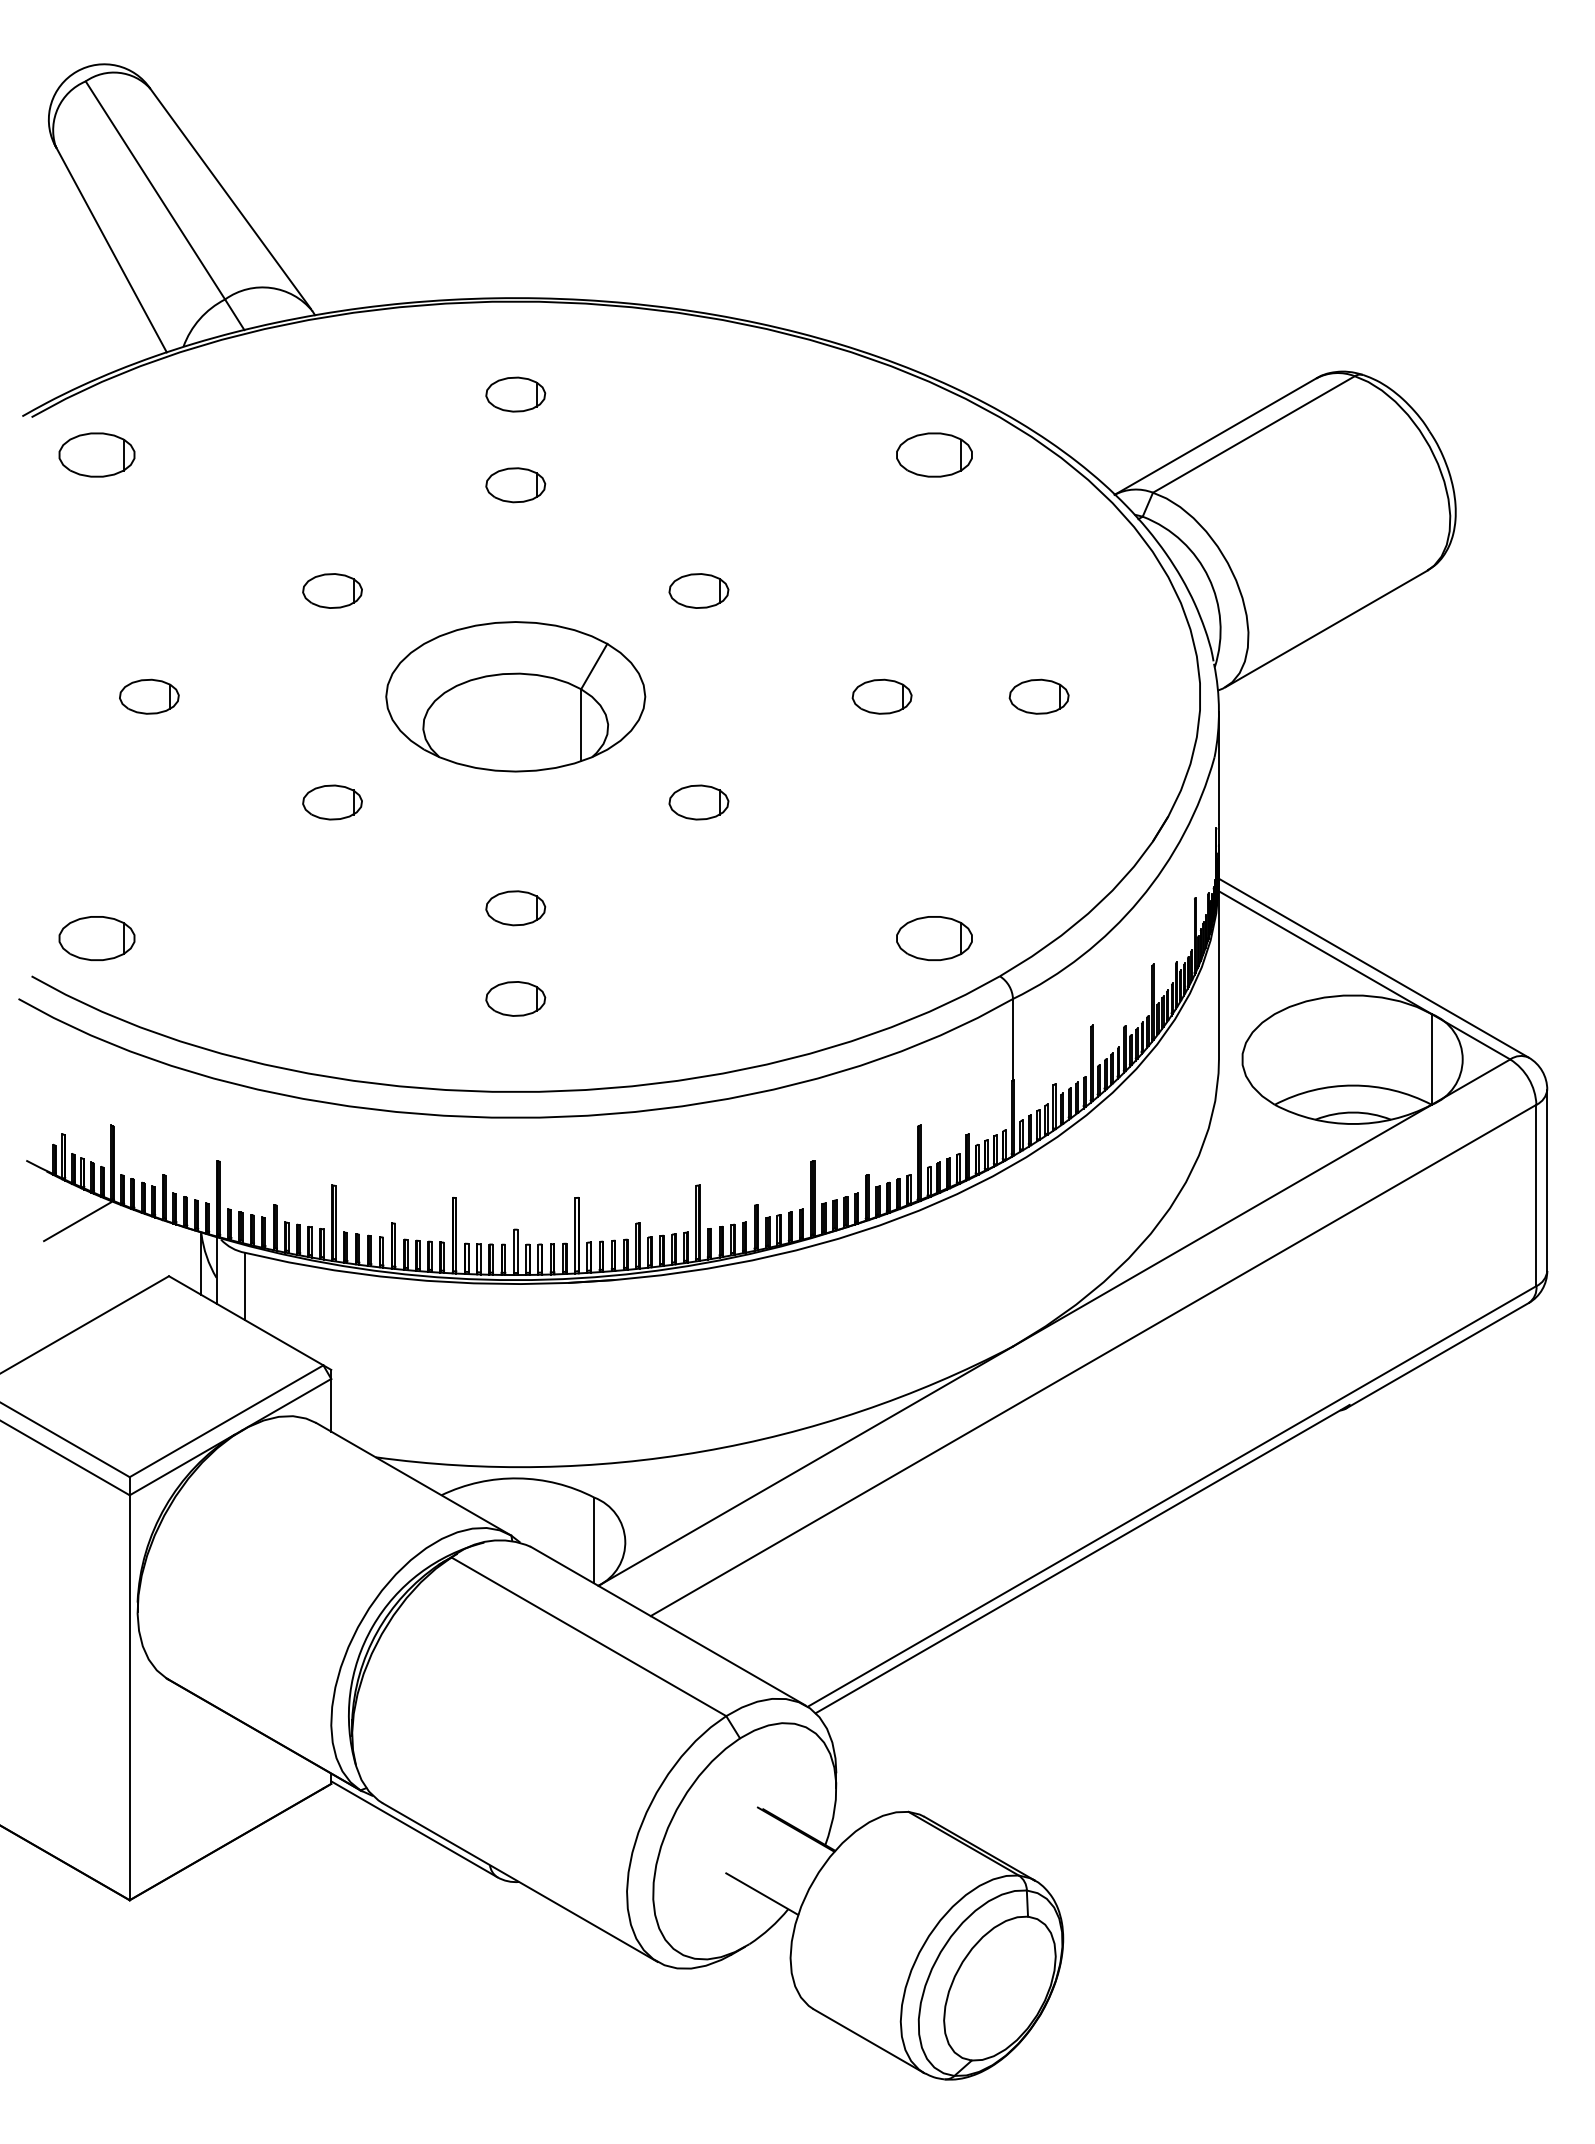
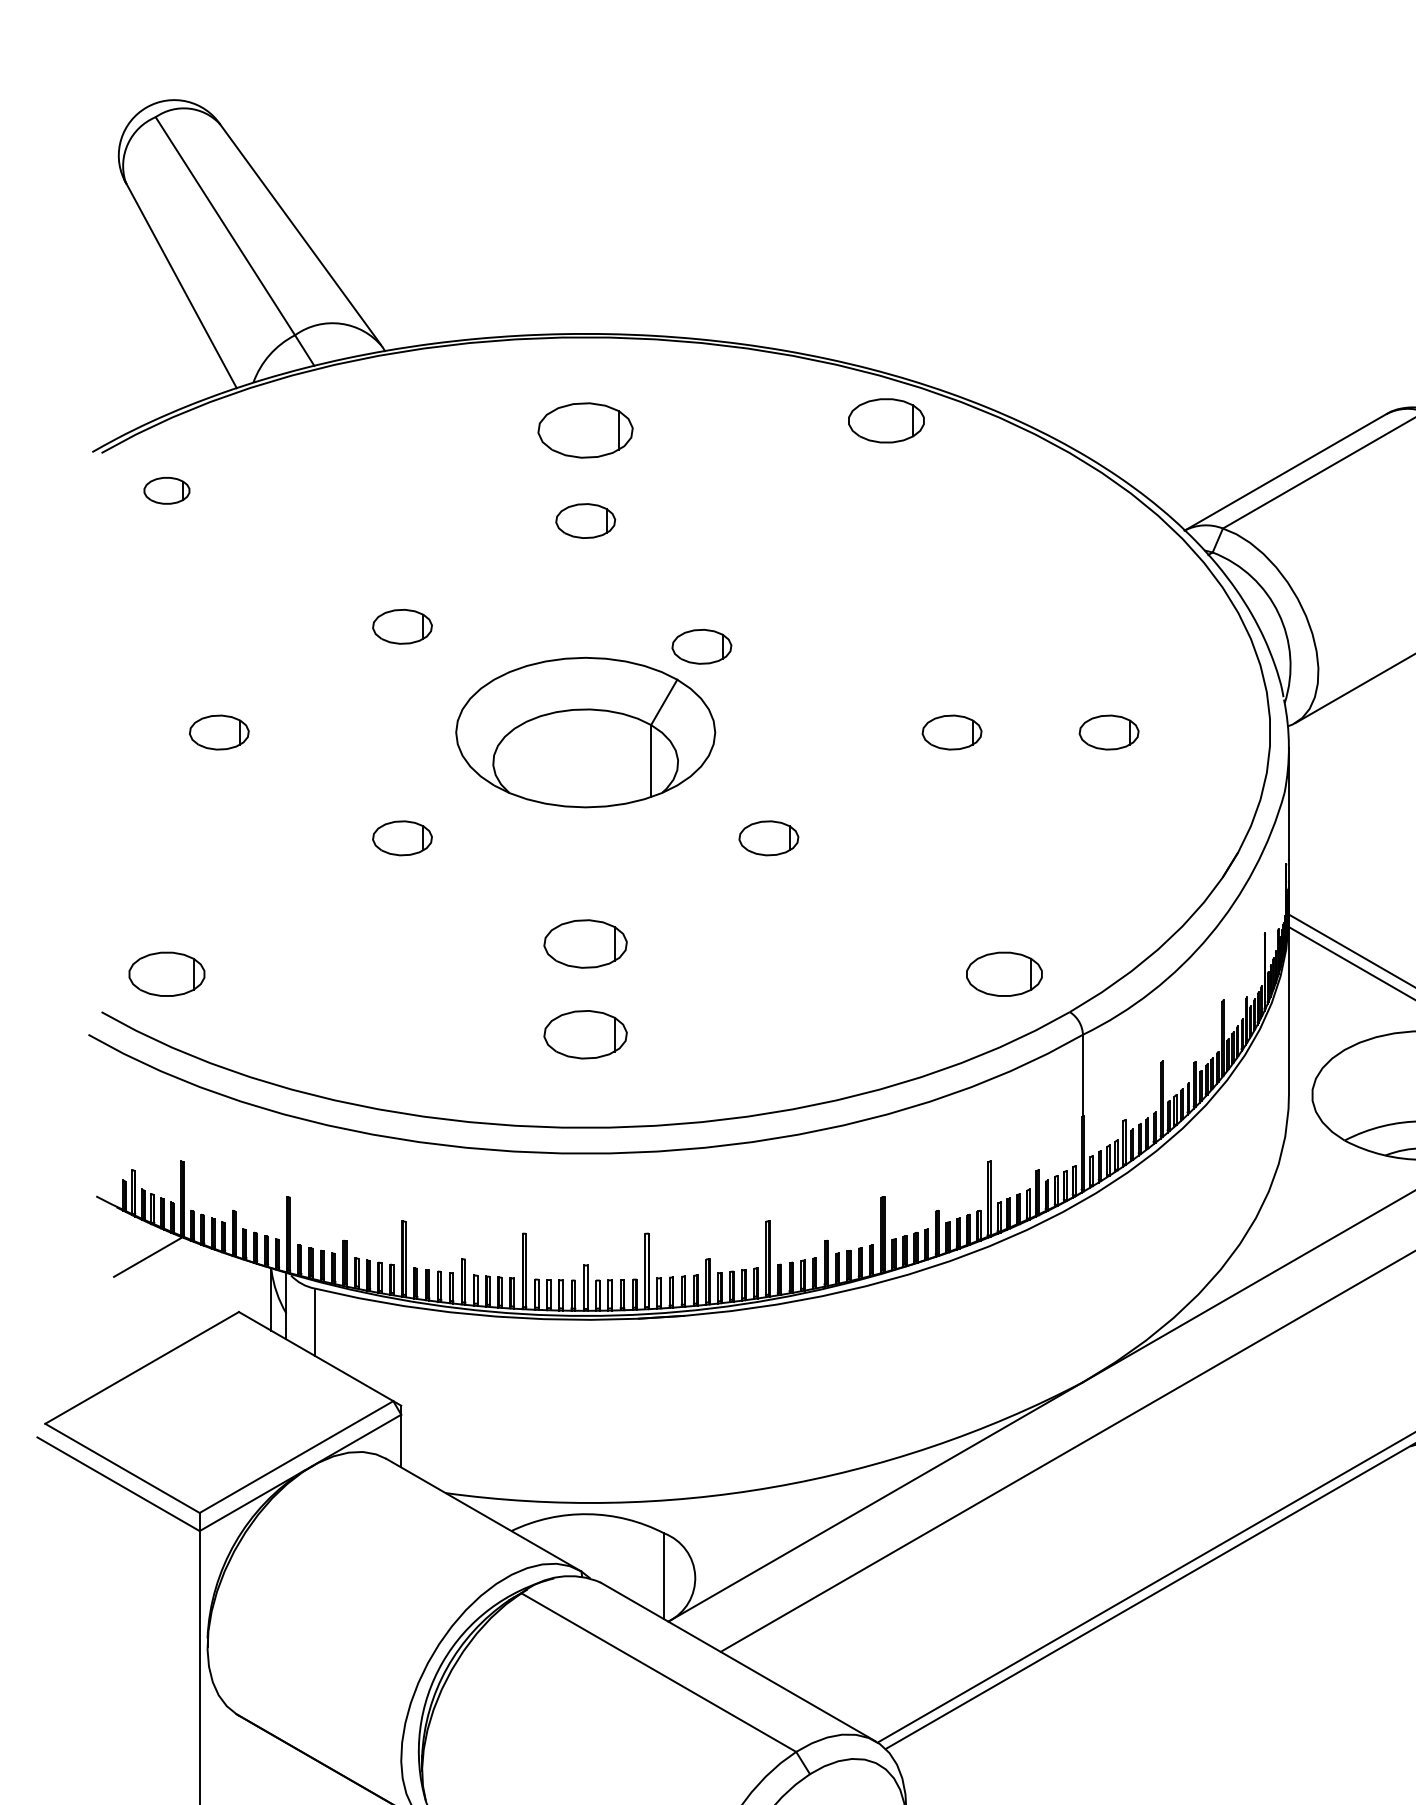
part: (515, 394) -> (585, 430), size x1.6
part: (96, 454) -> (166, 490), size x0.6
part: (934, 454) -> (886, 420), moved
part: (698, 590) -> (701, 646), moved
part: (515, 908) -> (585, 944), size x1.4
part: (515, 998) -> (585, 1034), size x1.4

